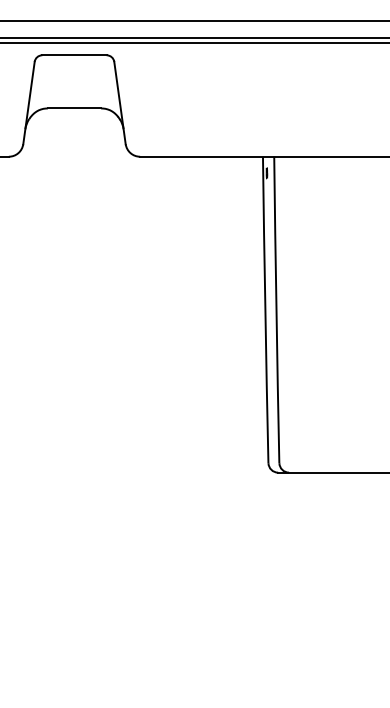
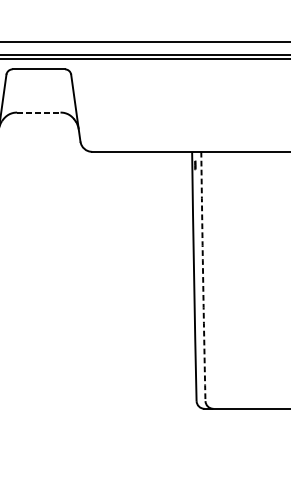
line: (74, 108) -> (38, 112), solid -> dashed
arc: (276, 309) -> (203, 276), solid -> dashed

